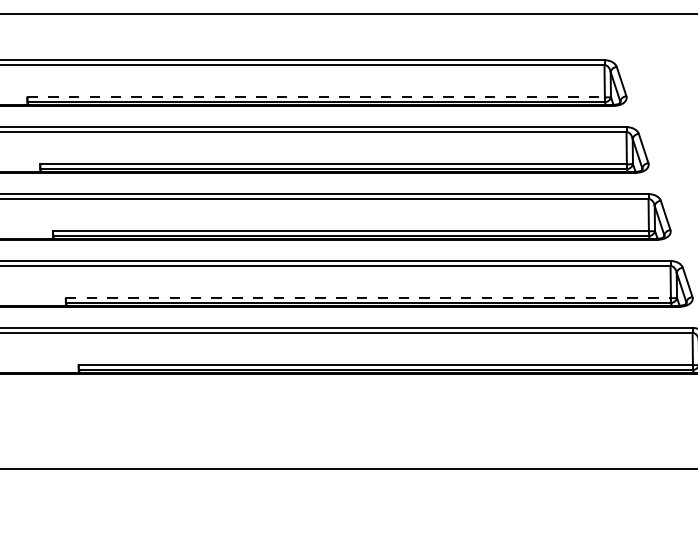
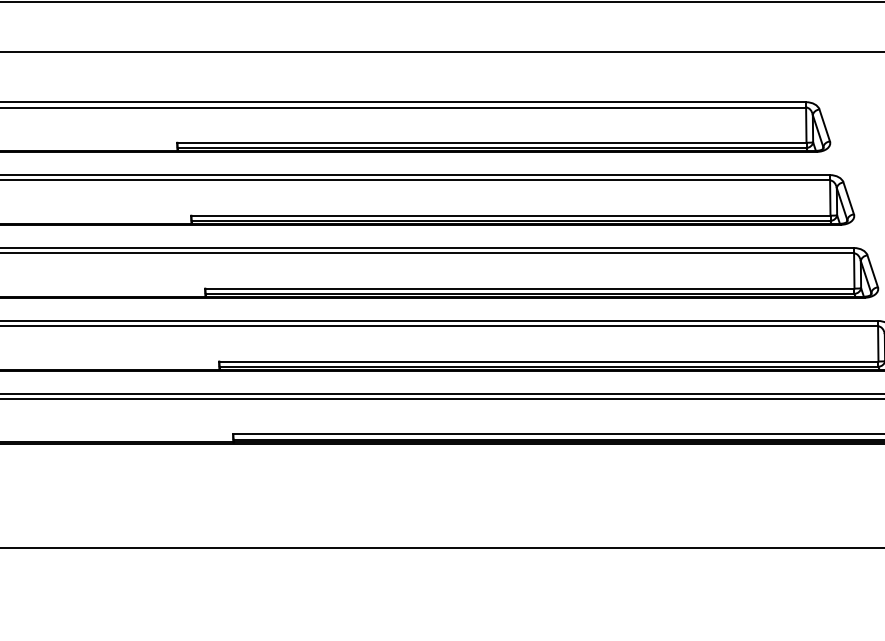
line: (315, 97) -> (491, 142), dashed -> solid
line: (368, 298) -> (548, 361), dashed -> solid

